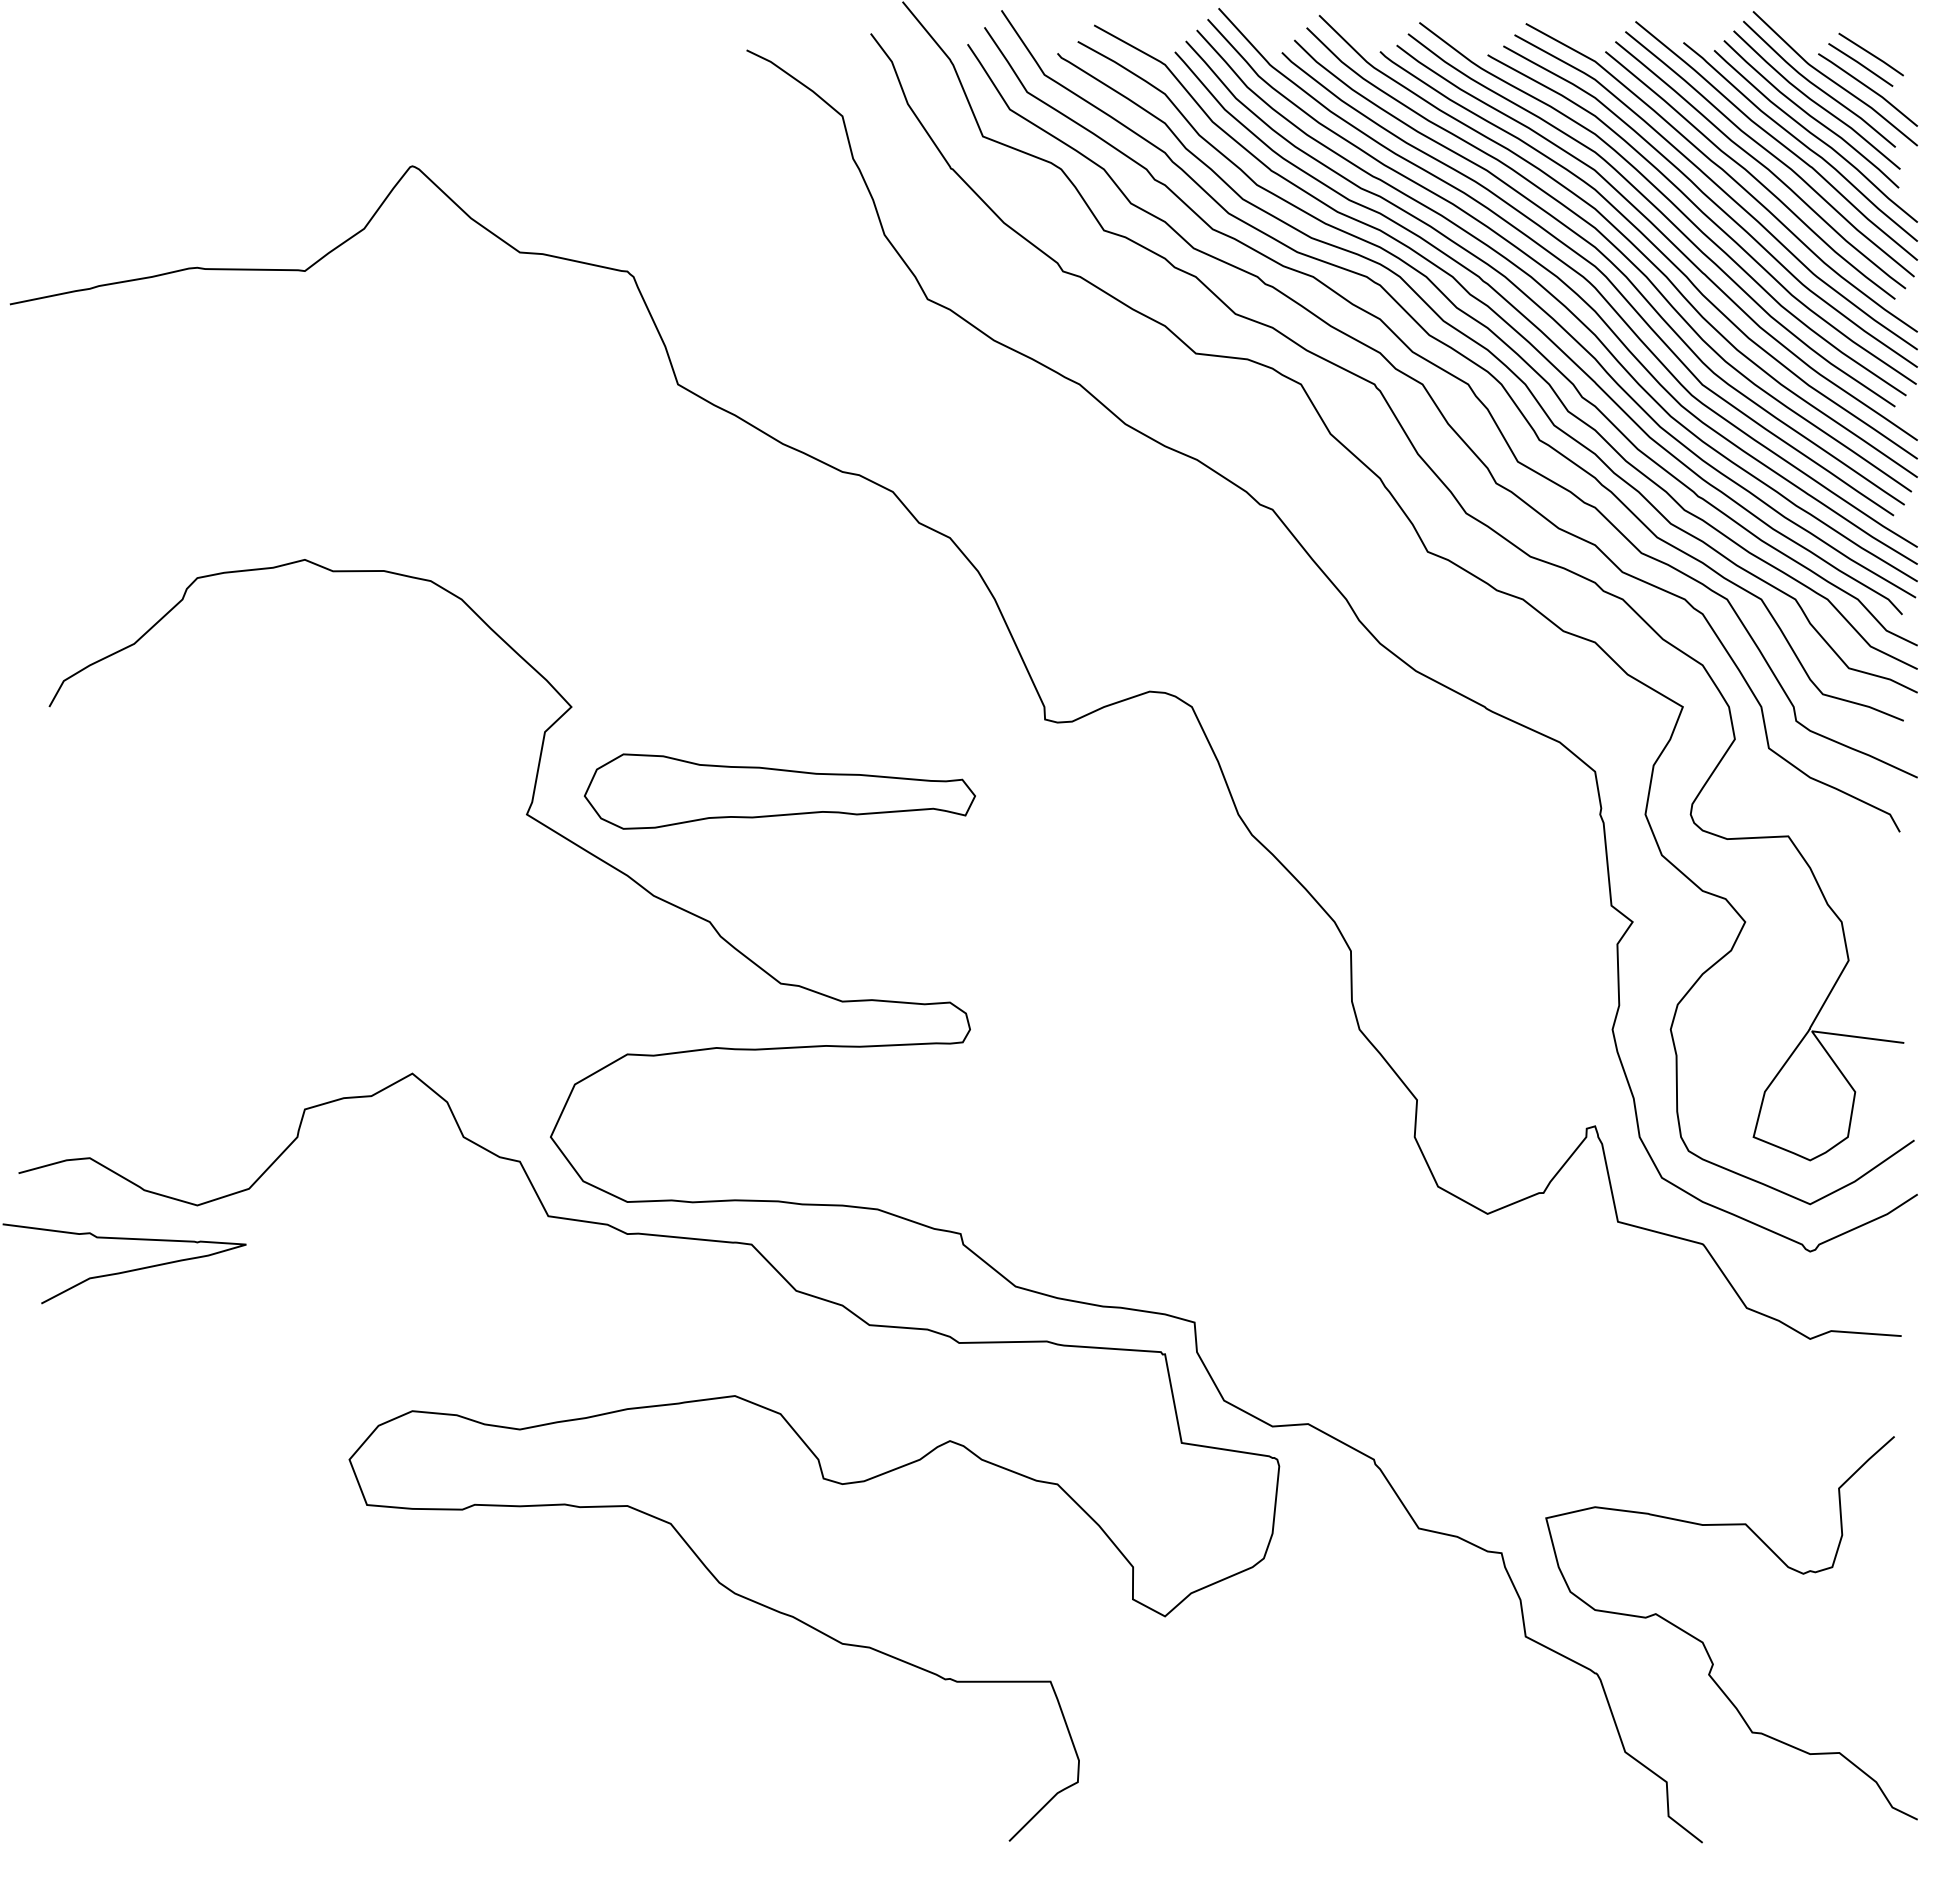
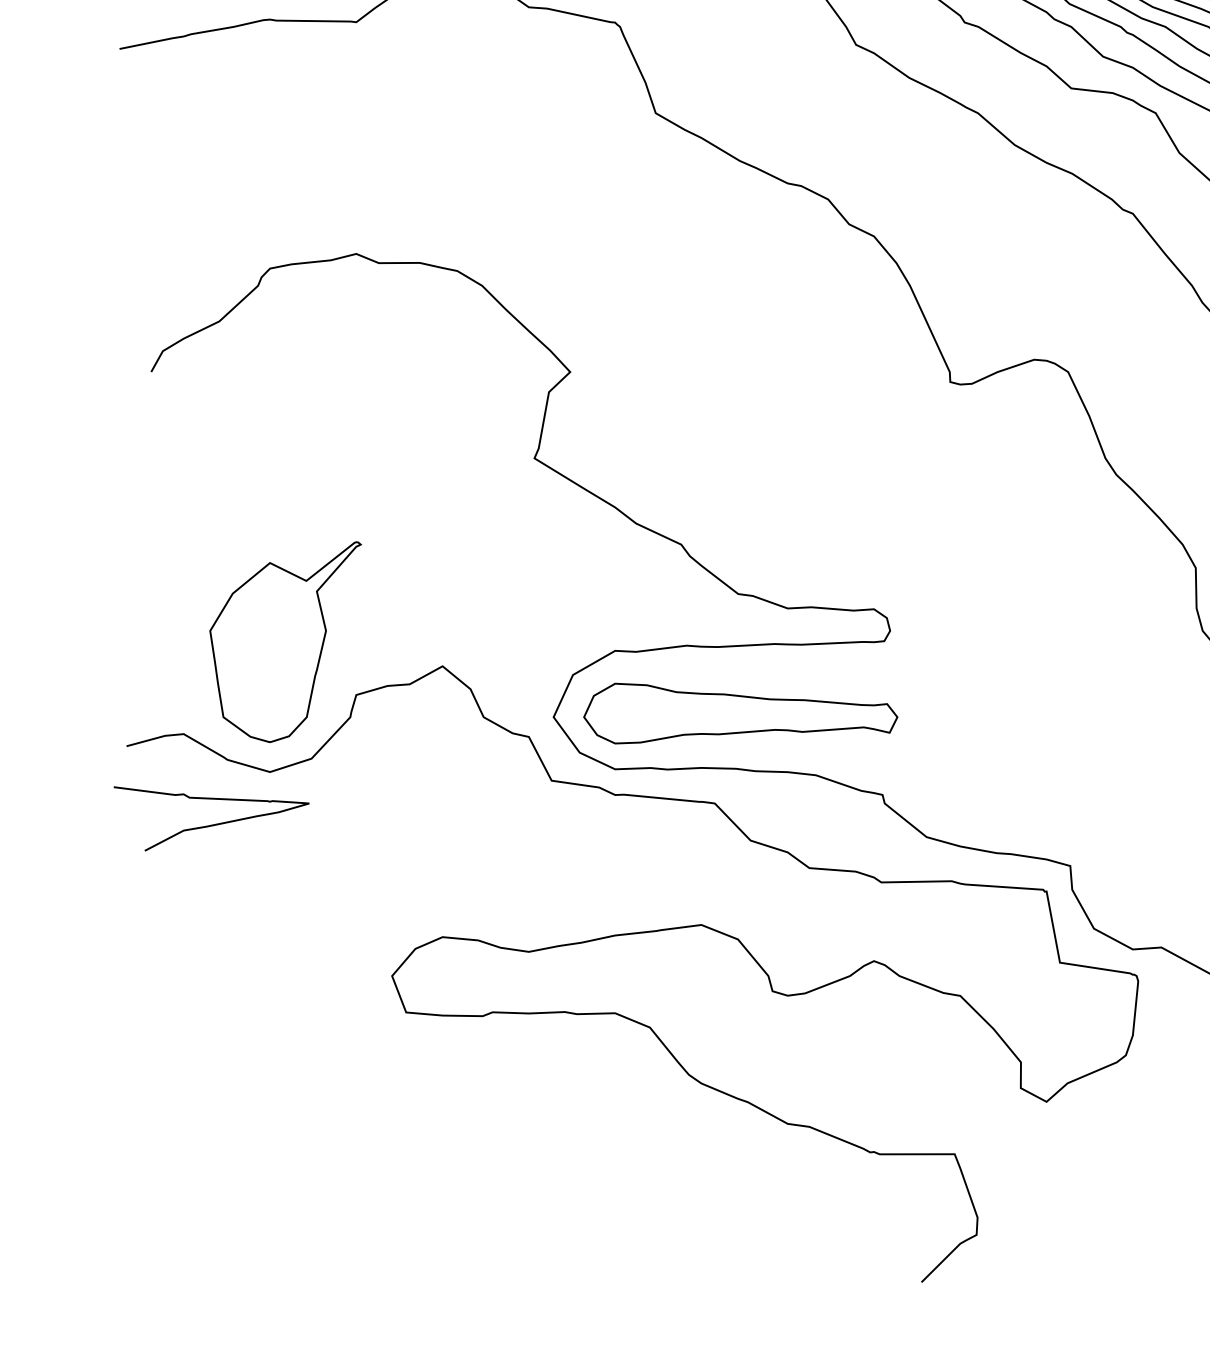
part: (779, 791) -> (740, 713), moved
part: (216, 1043) -> (285, 642), added

